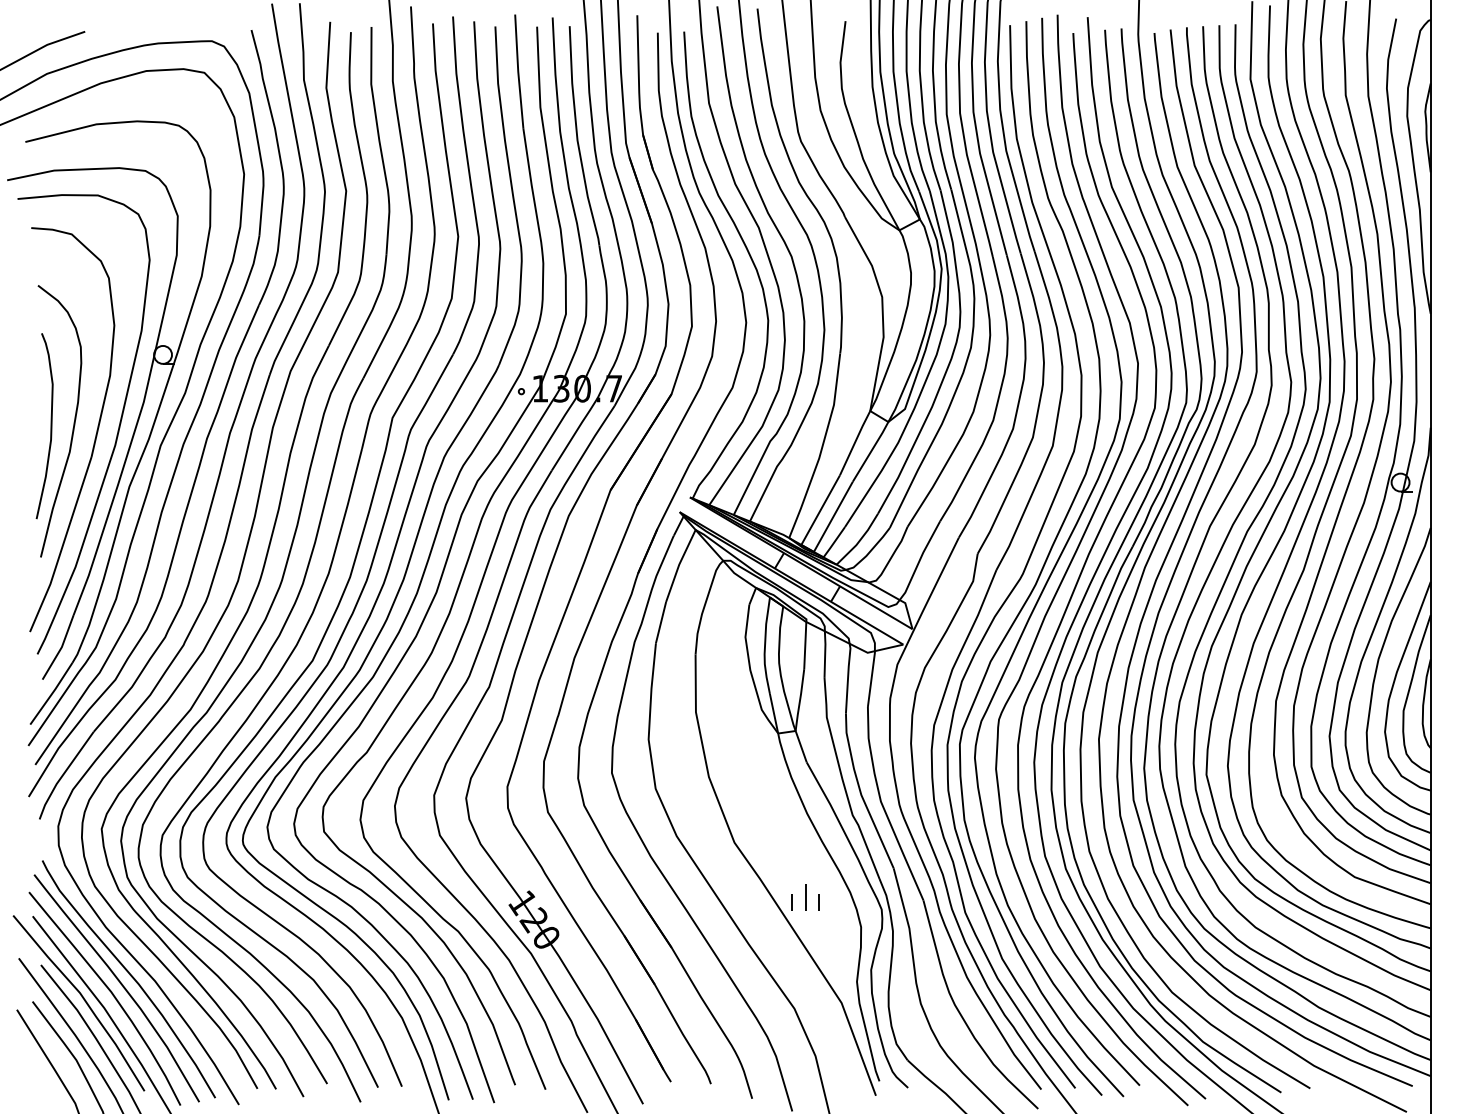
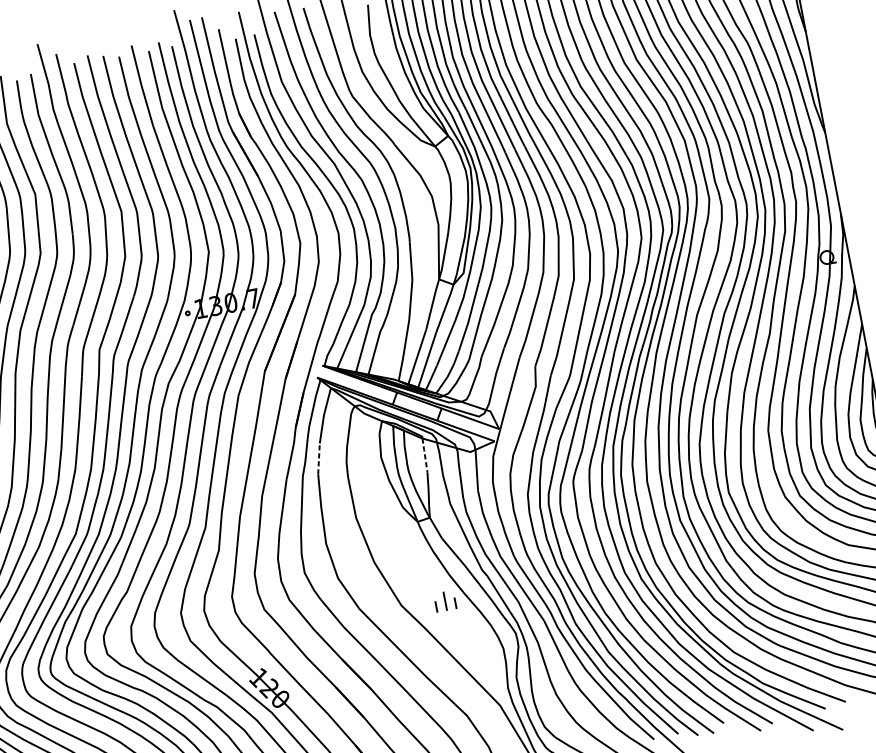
line: (661, 622) -> (319, 458), solid -> dashed
line: (805, 645) -> (425, 455), solid -> dashed
part: (805, 897) -> (445, 601), moved

